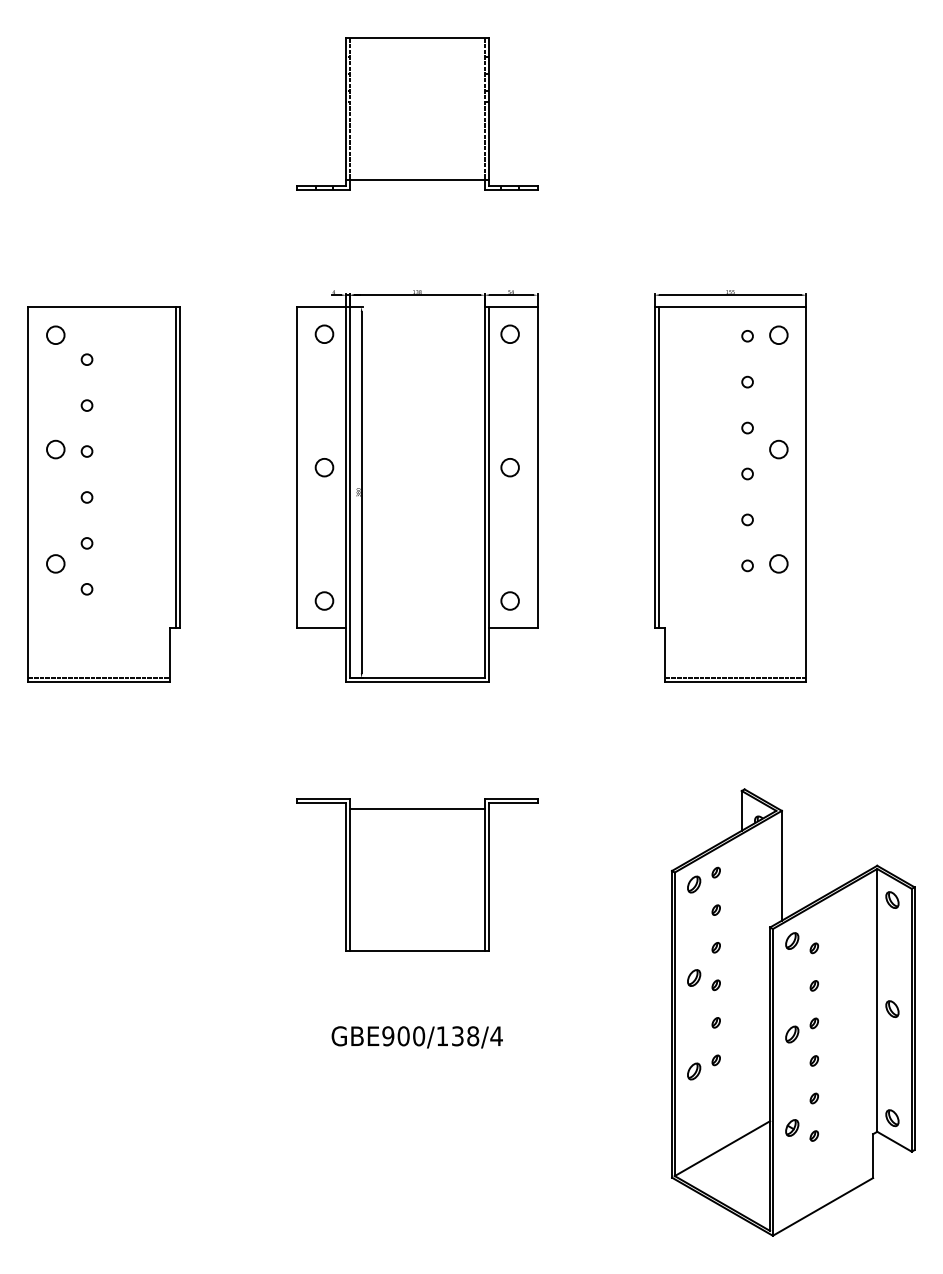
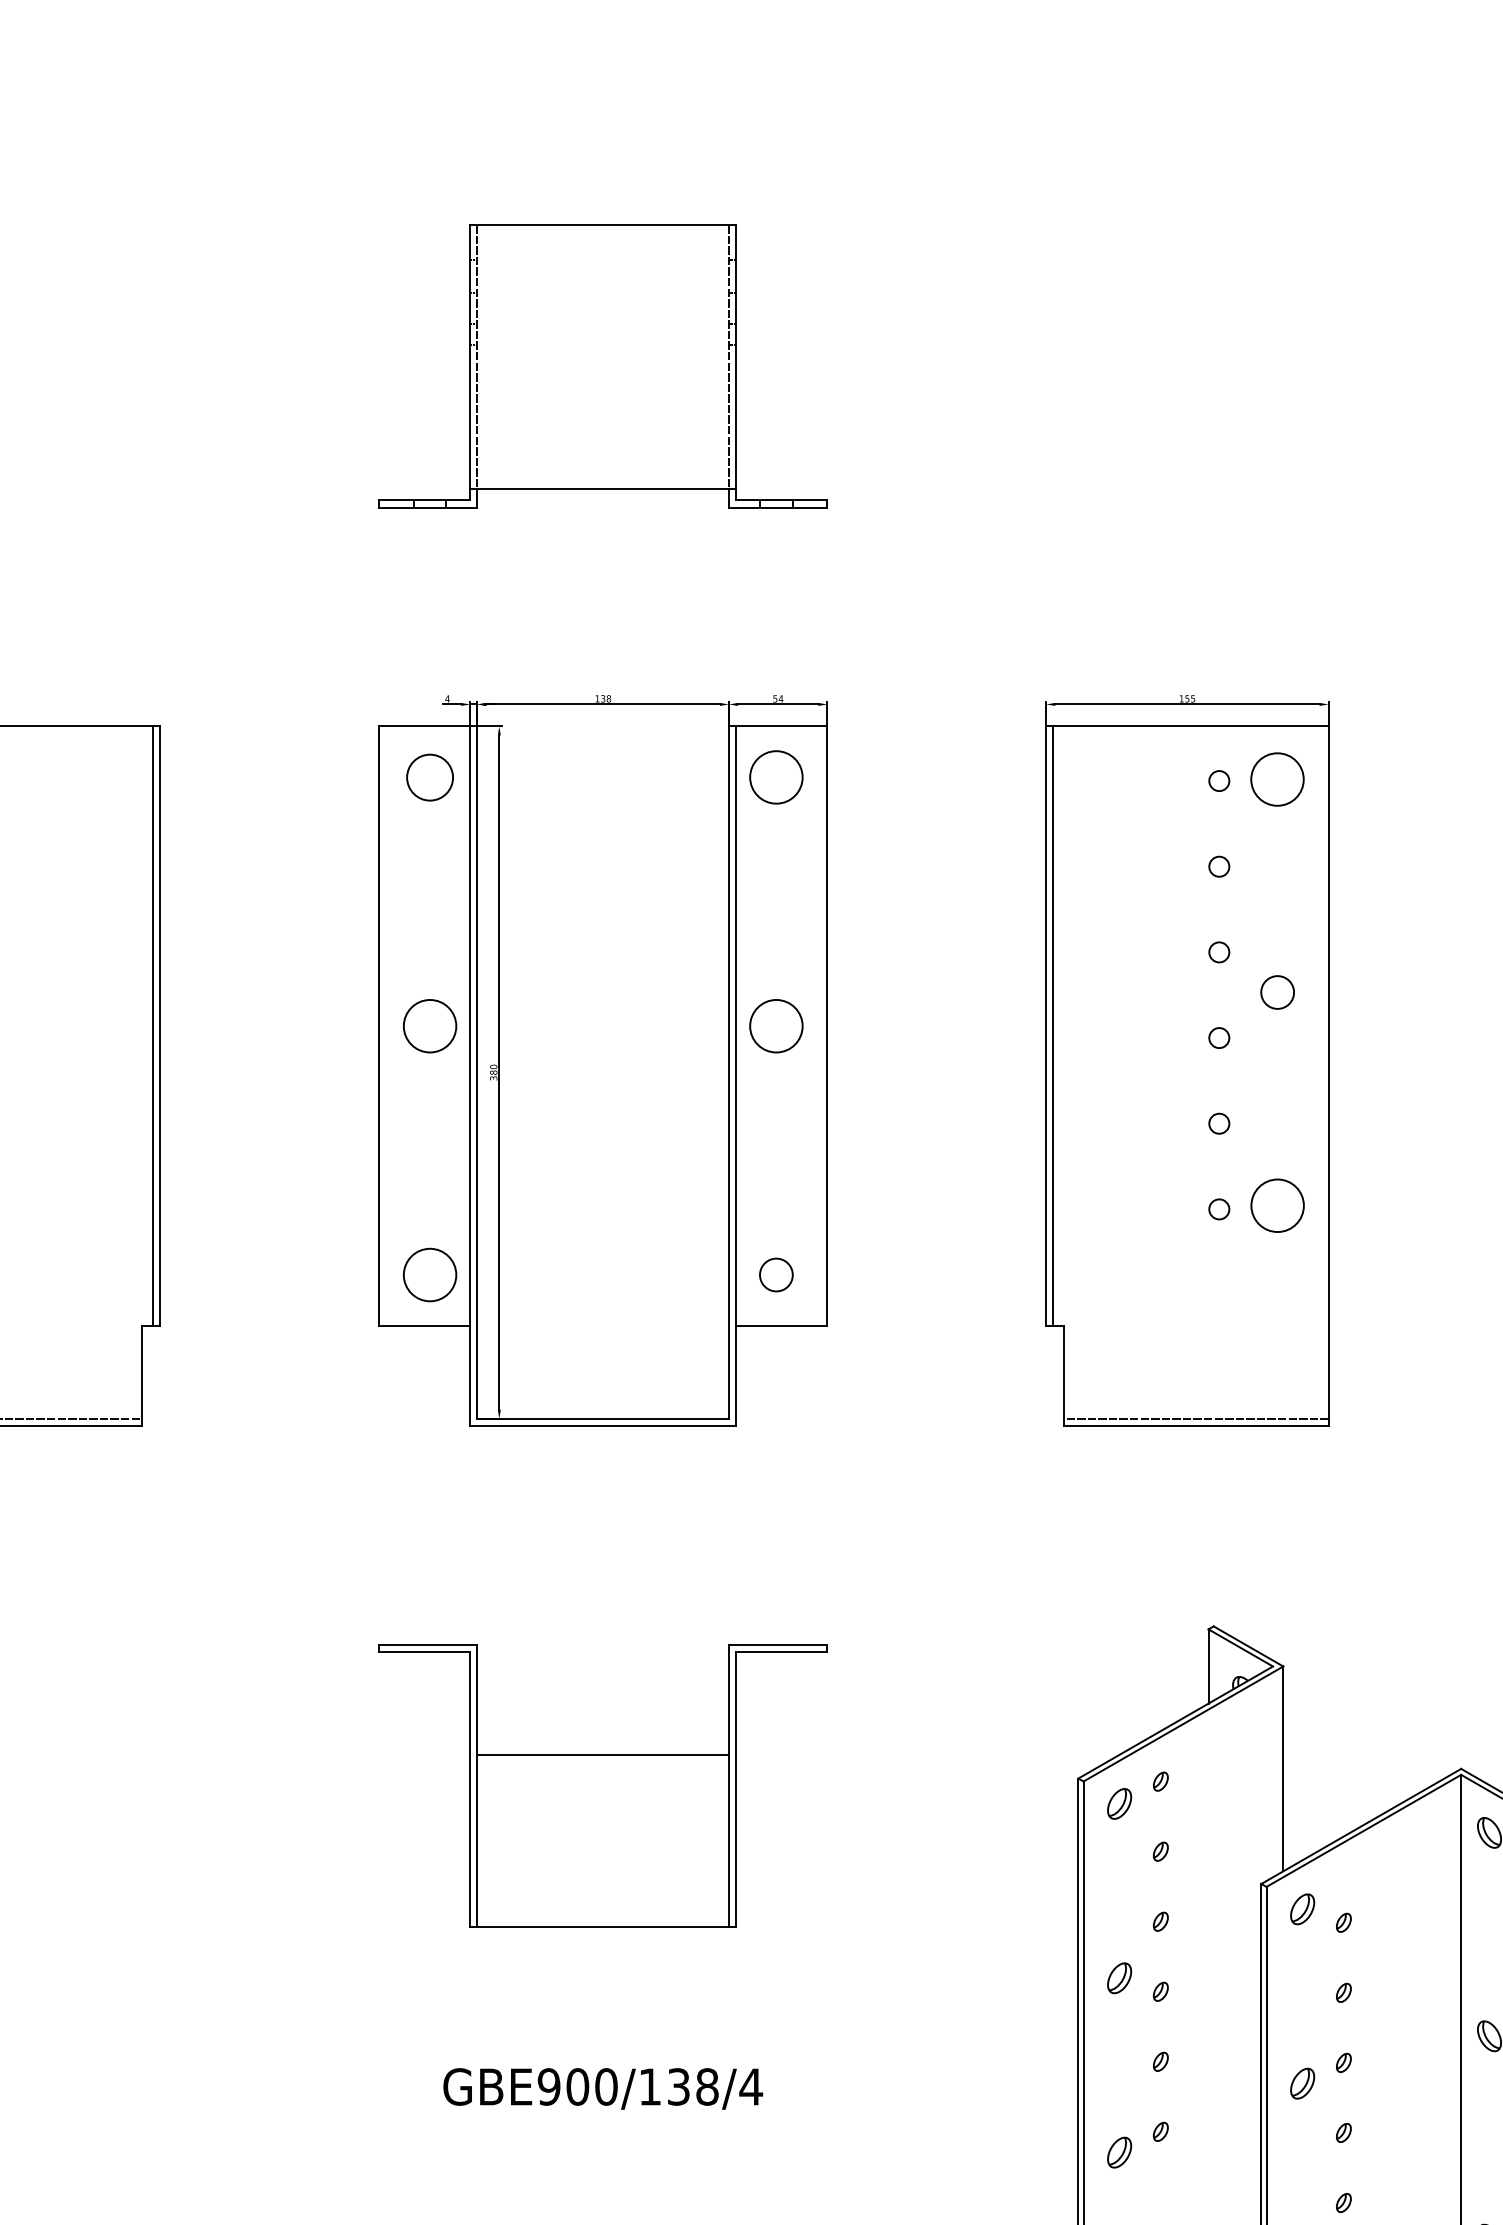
circle: (324, 333) -> (430, 775), size x1.4
circle: (509, 334) -> (775, 777), size x1.6
circle: (778, 334) -> (1276, 777), size x1.6
circle: (324, 467) -> (430, 1025), size x1.6
circle: (509, 467) -> (775, 1025), size x1.6
circle: (778, 563) -> (1276, 1205), size x1.6
circle: (324, 600) -> (430, 1274), size x1.6
line: (416, 809) -> (601, 1755), moved

